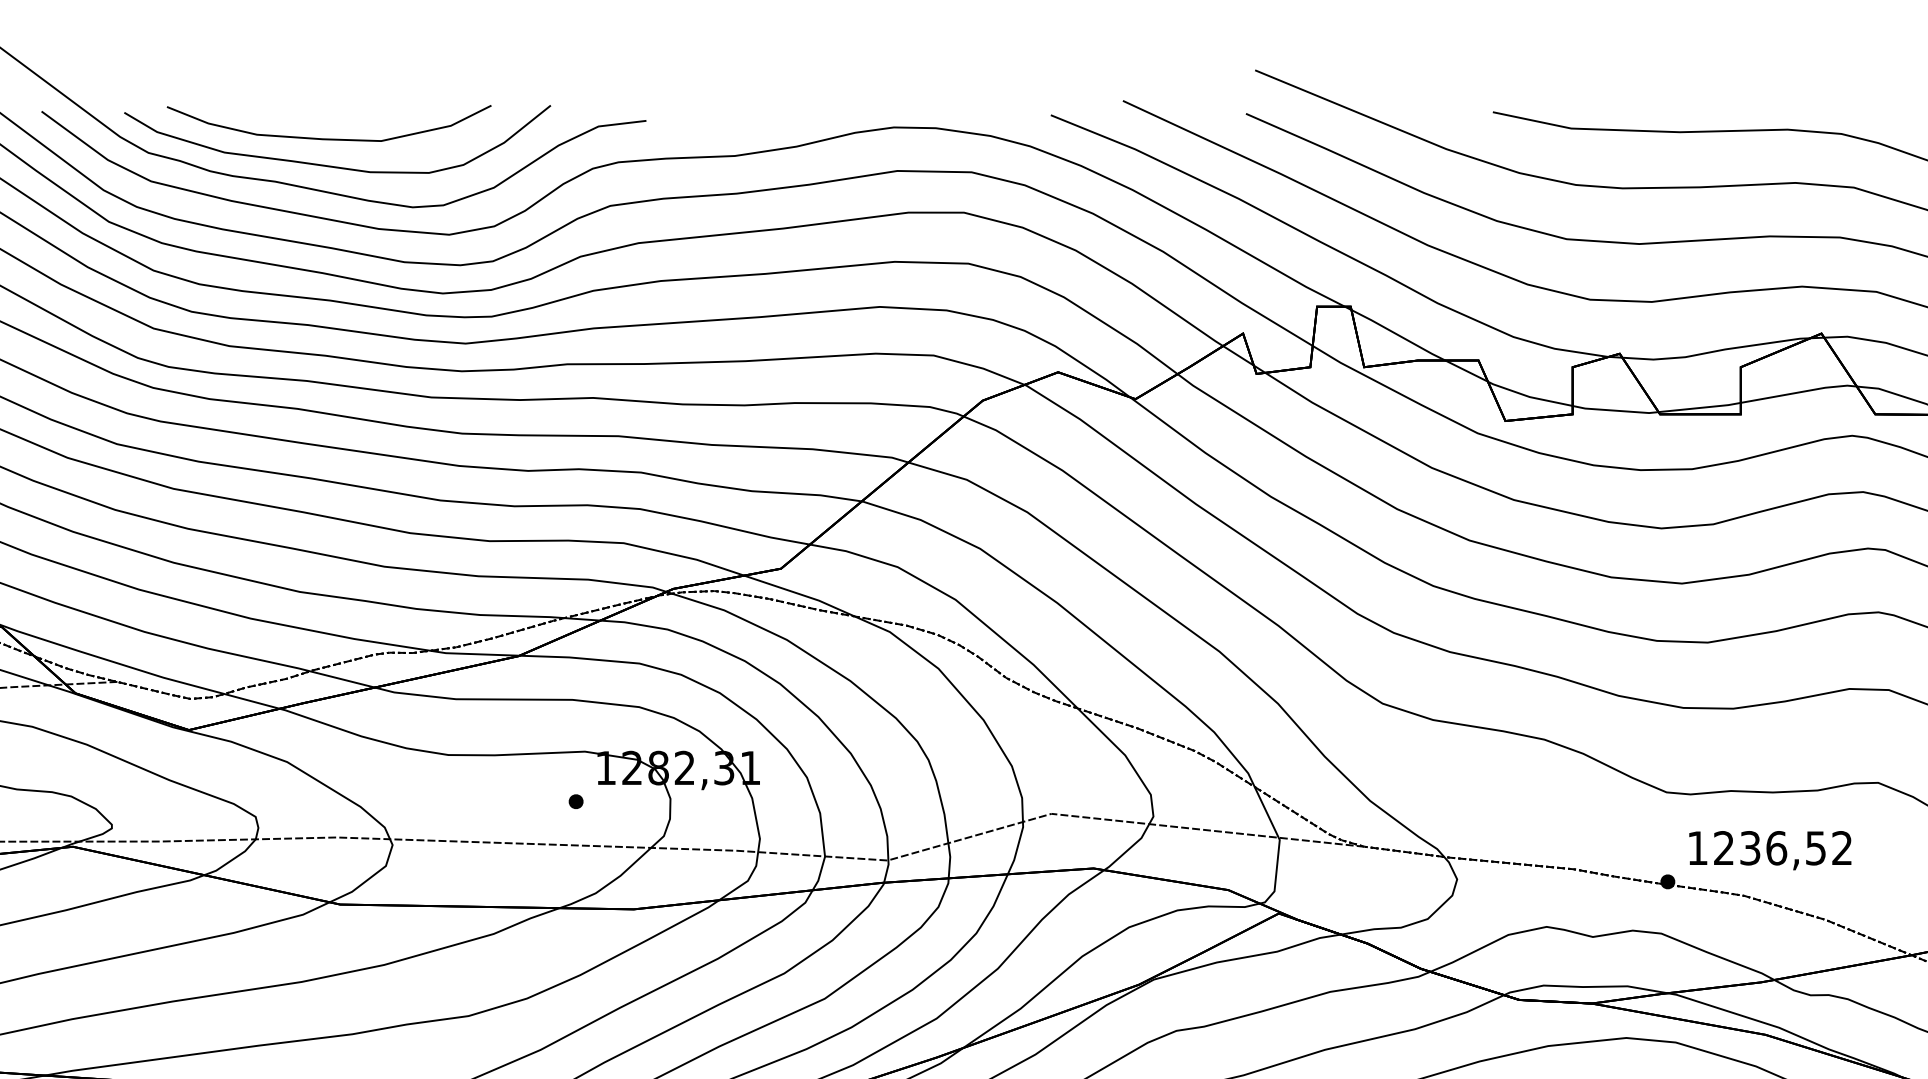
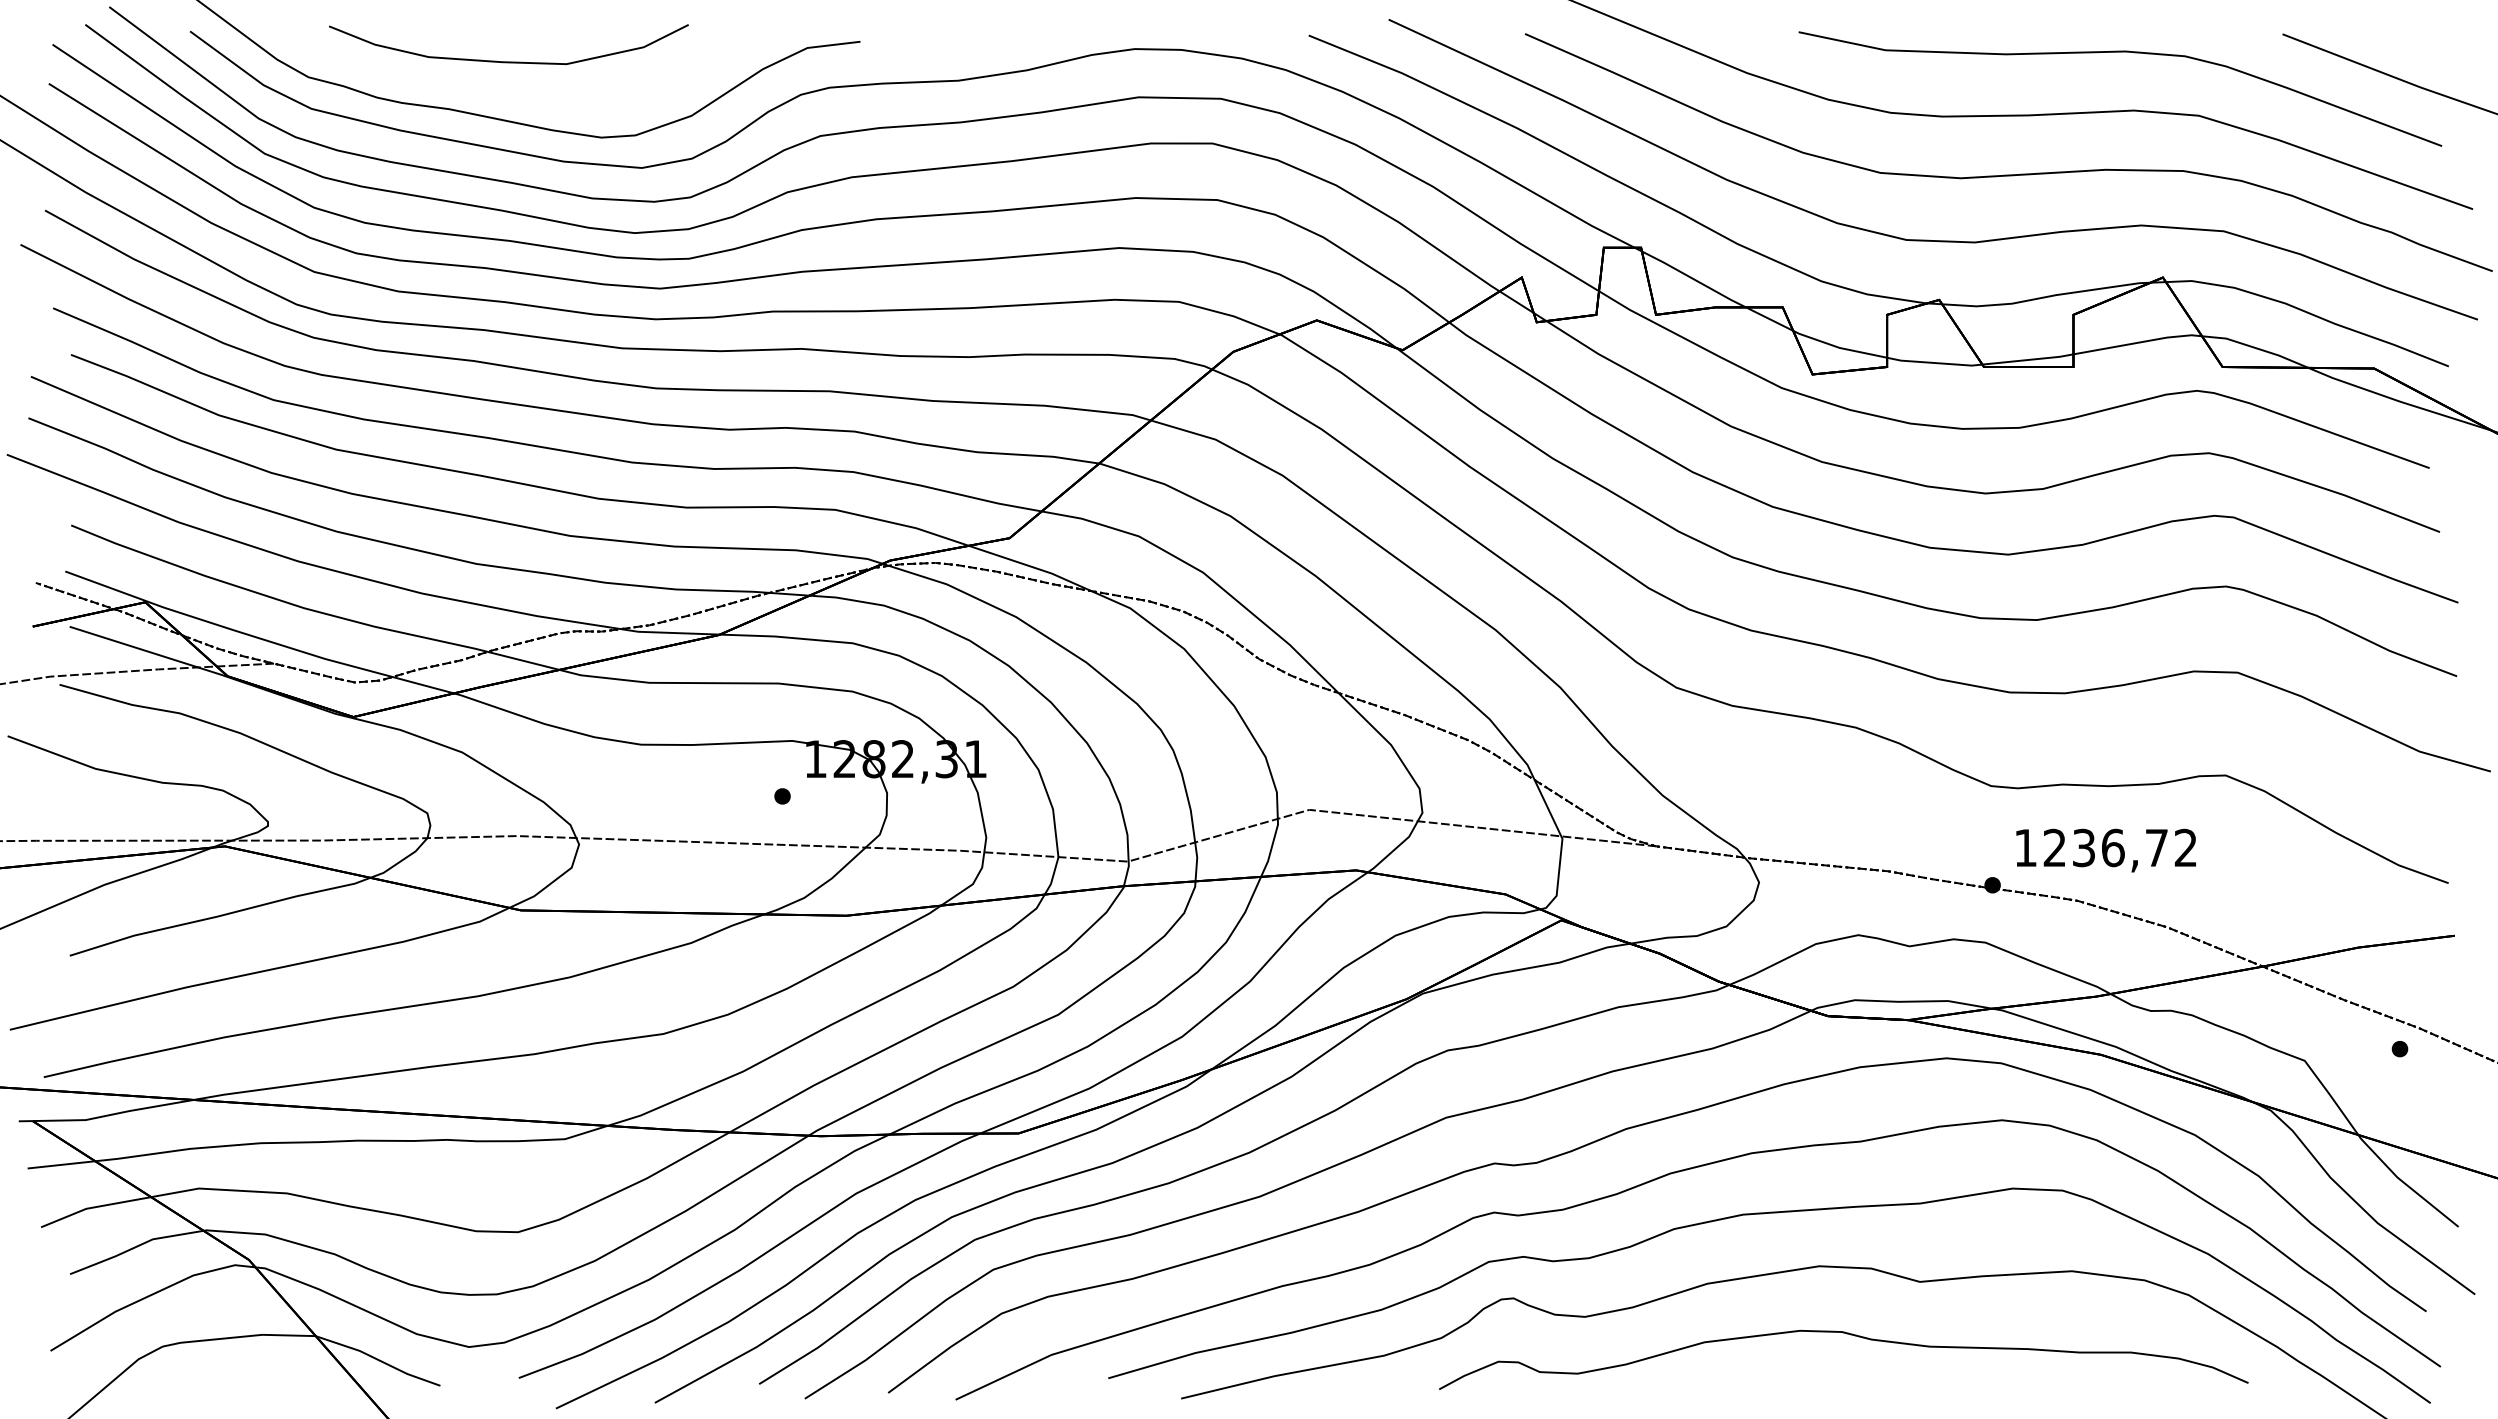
curve: (332, 165) -> (512, 91), removed
text: (1815, 848) -> (2156, 848), 1236,52 -> 1236,72

